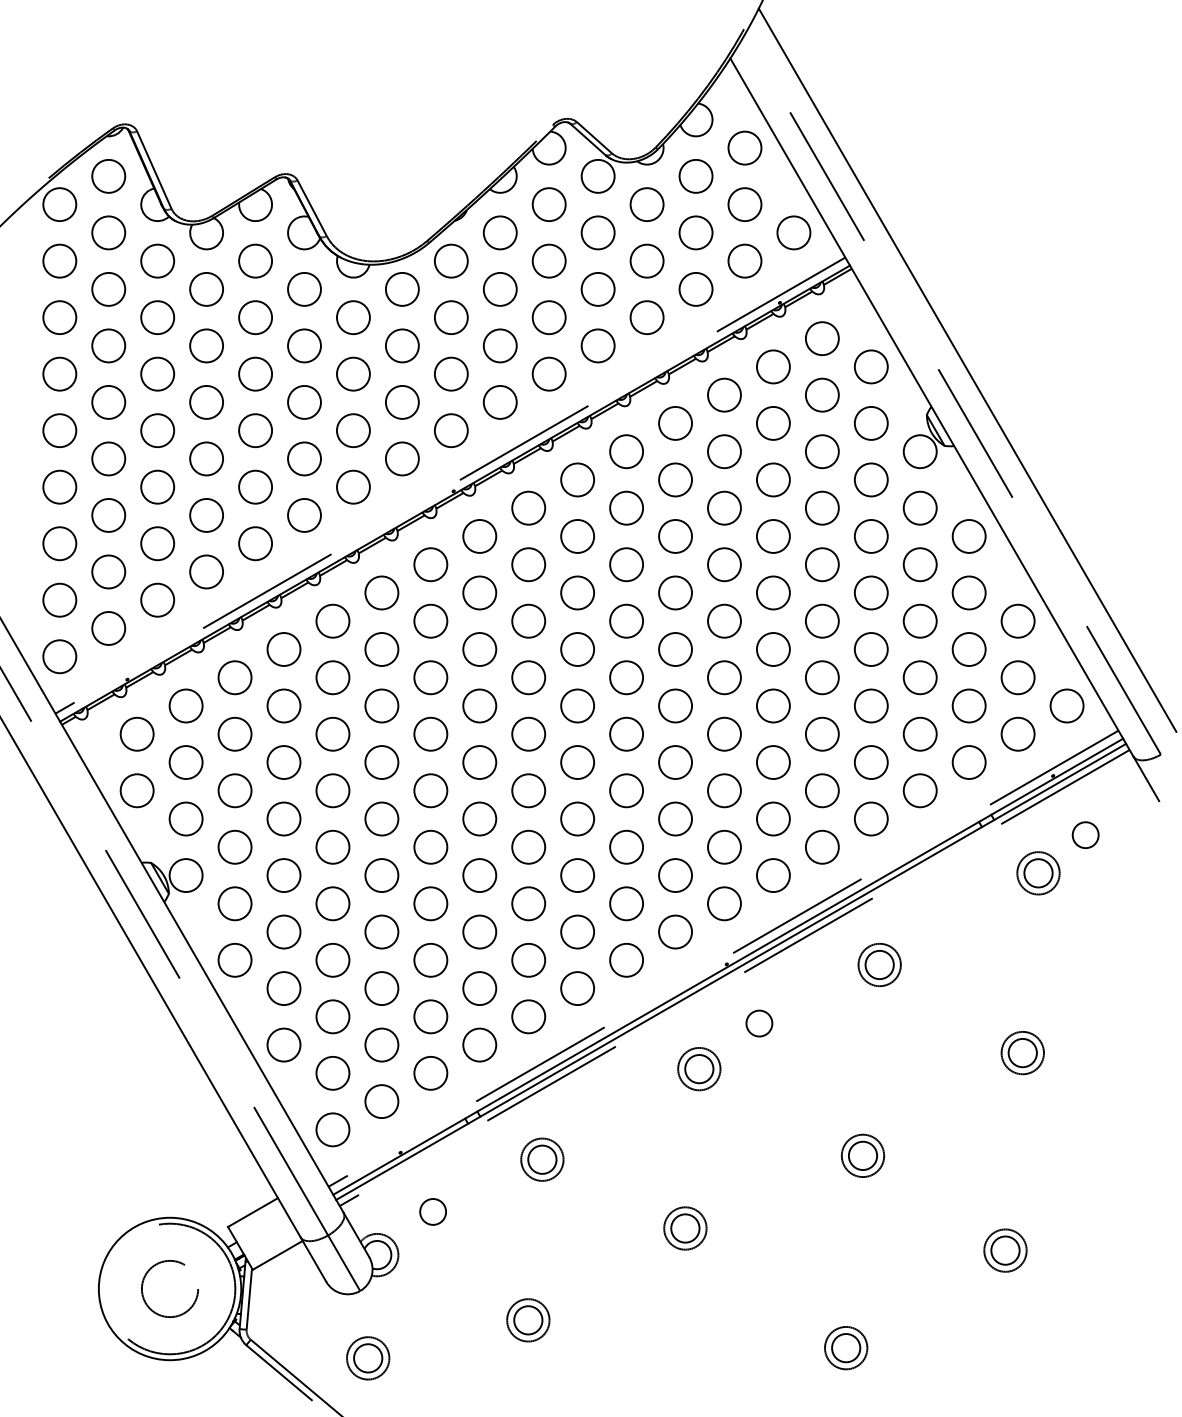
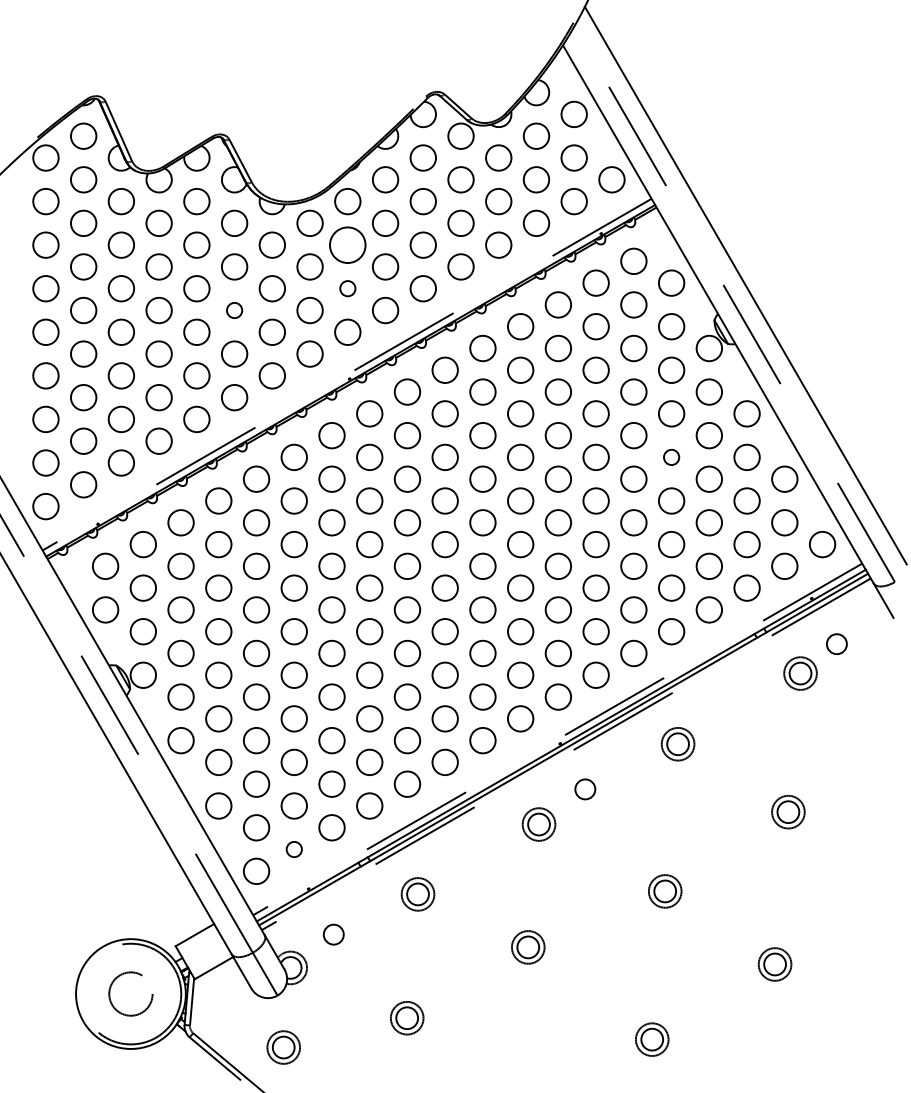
circle: (451, 317) -> (347, 245), size x1.4
circle: (451, 373) -> (347, 288), size x0.6
circle: (304, 401) -> (234, 309), size x0.6
circle: (870, 592) -> (670, 457), size x0.6
circle: (381, 1101) -> (293, 849), size x0.6

